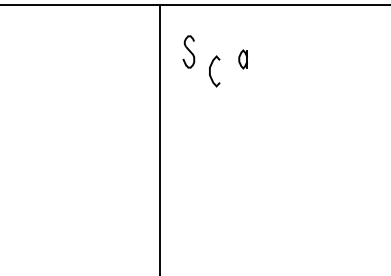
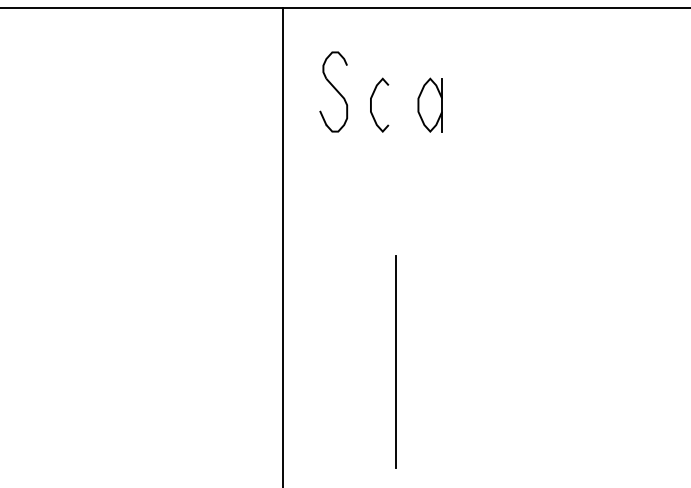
part: (188, 51) -> (333, 91), size x1.43
part: (242, 59) -> (428, 105), size x1.67
curve: (210, 71) -> (372, 105), moved
line: (224, 204) -> (396, 361), added

